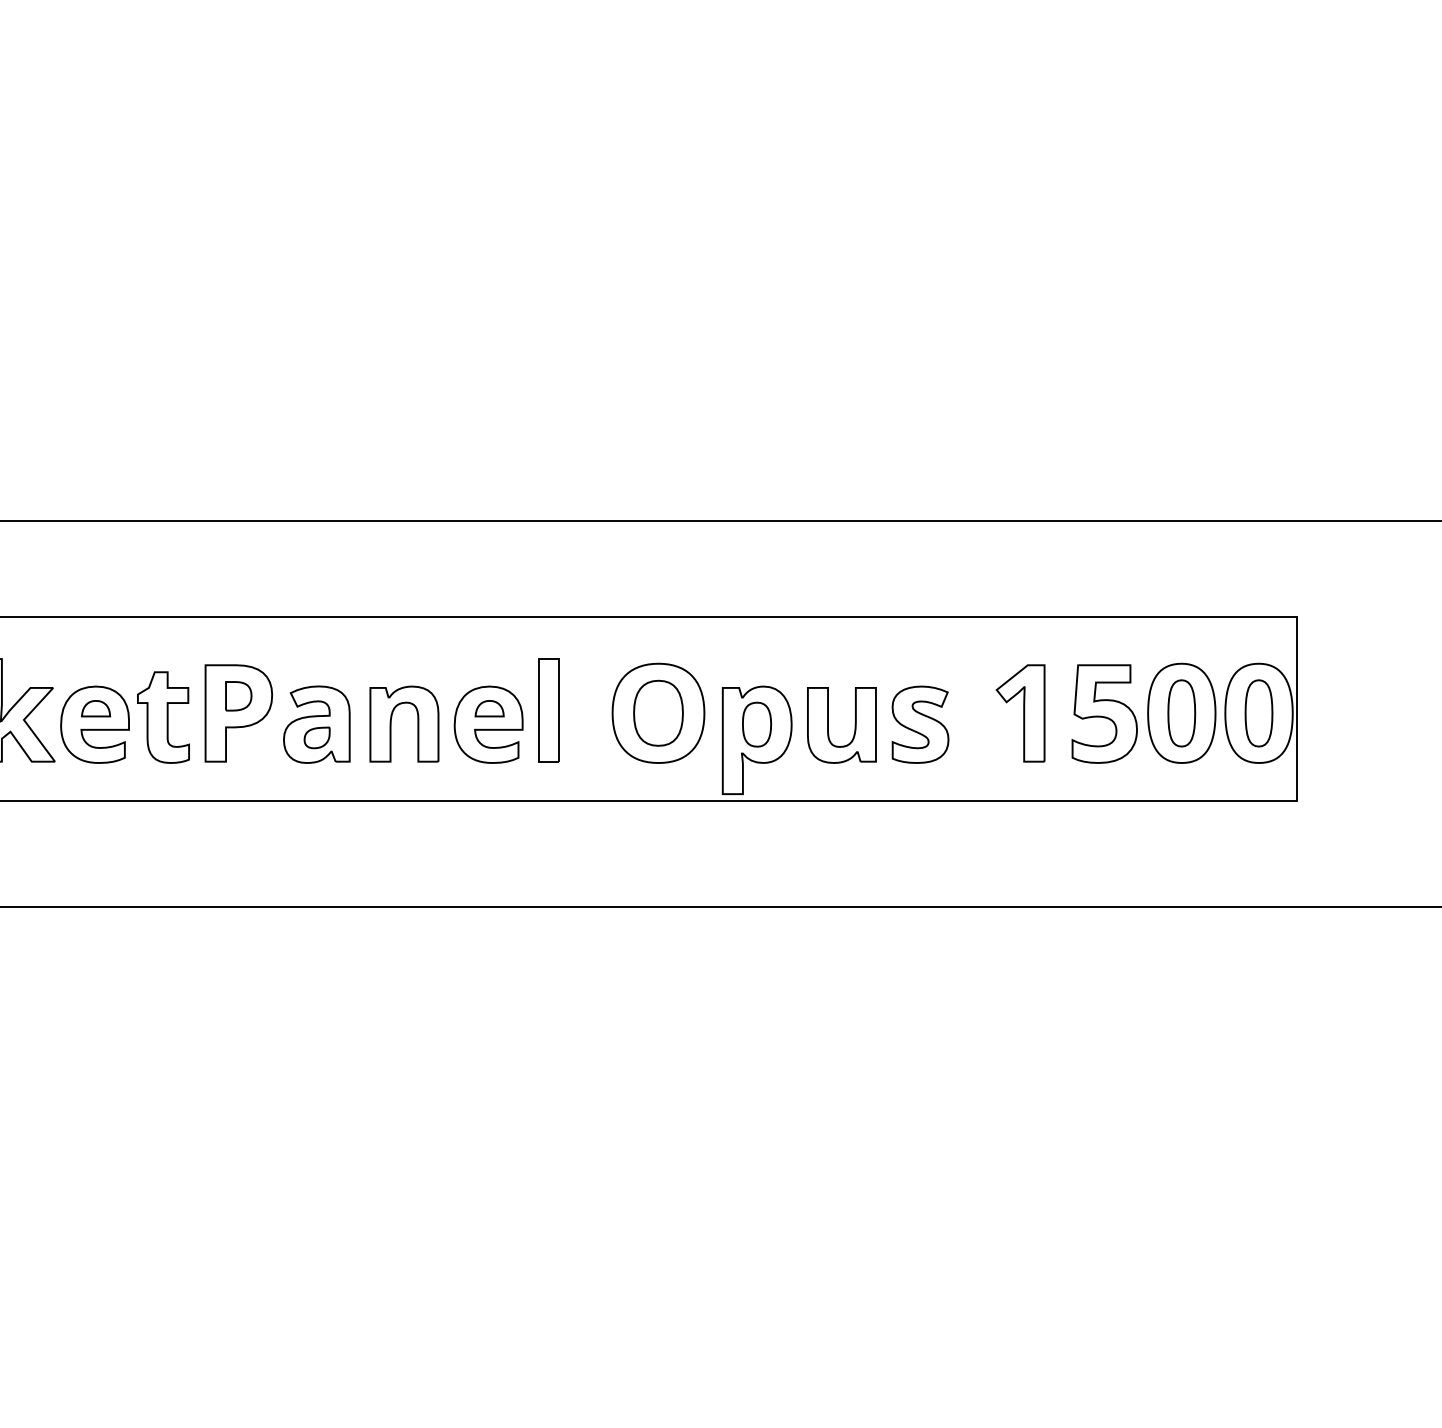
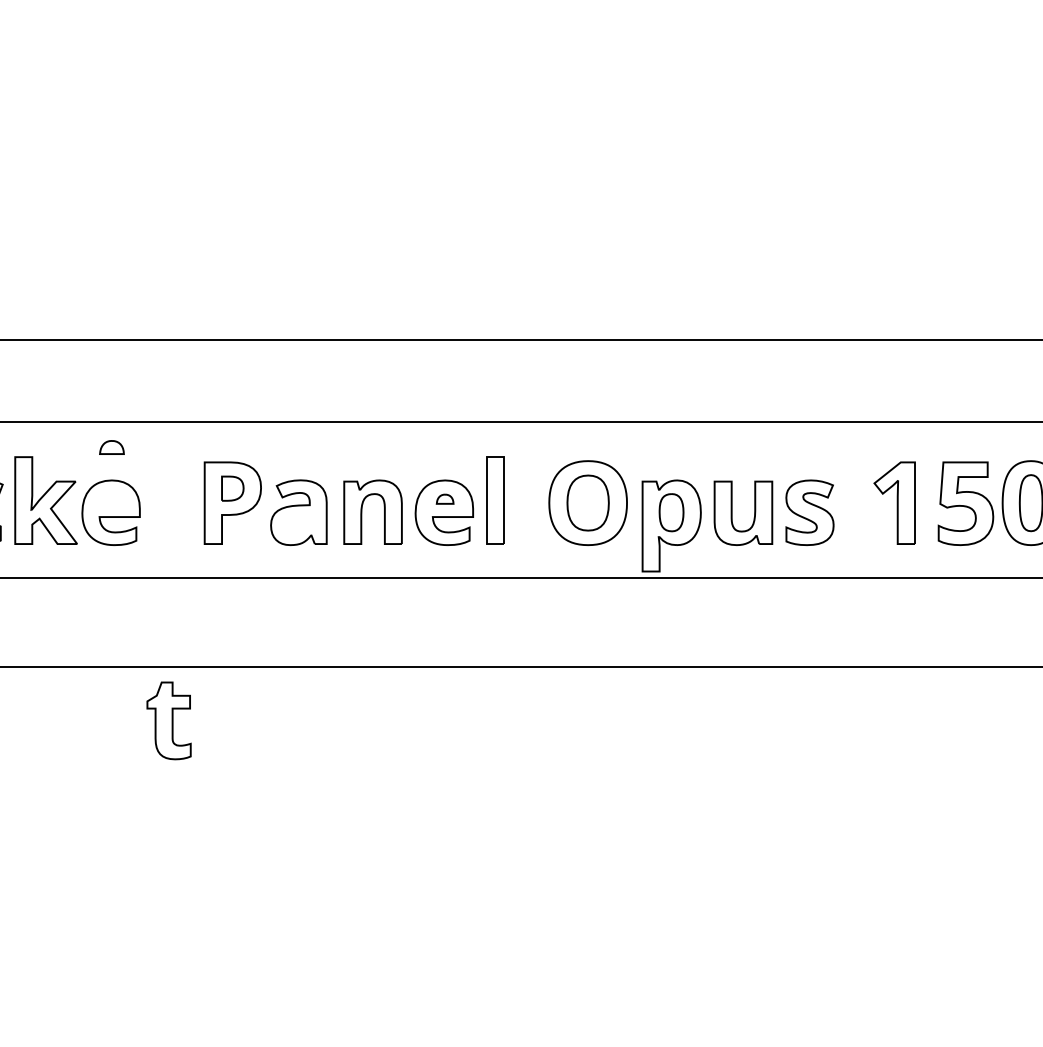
part: (96, 708) -> (112, 447), moved
part: (489, 708) -> (445, 499), size x0.7
part: (163, 717) -> (169, 720), moved
part: (316, 737) -> (298, 523), removed

